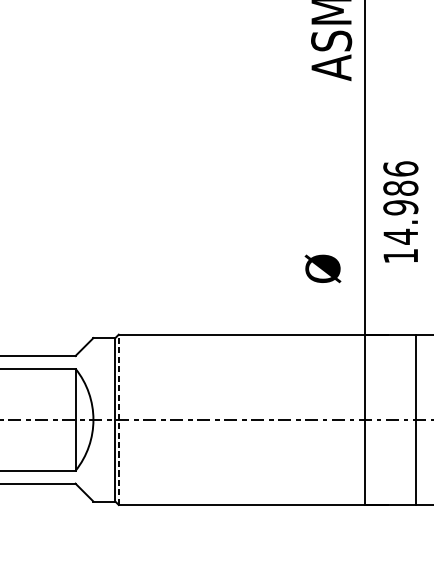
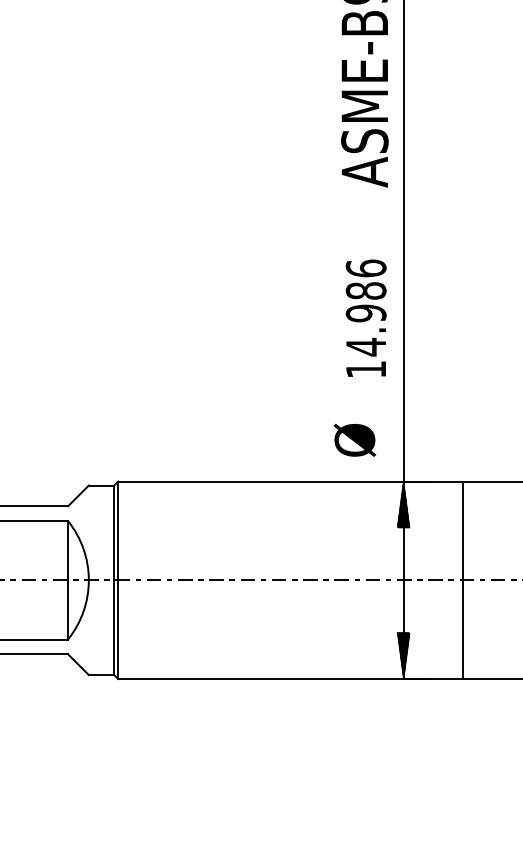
text: (400, 211) -> (365, 317), moved
text: (322, 268) -> (354, 439), moved
hatch: (364, 354) -> (403, 504), added
line: (119, 420) -> (118, 580), dashed -> solid
hatch: (364, 484) -> (403, 655), added

